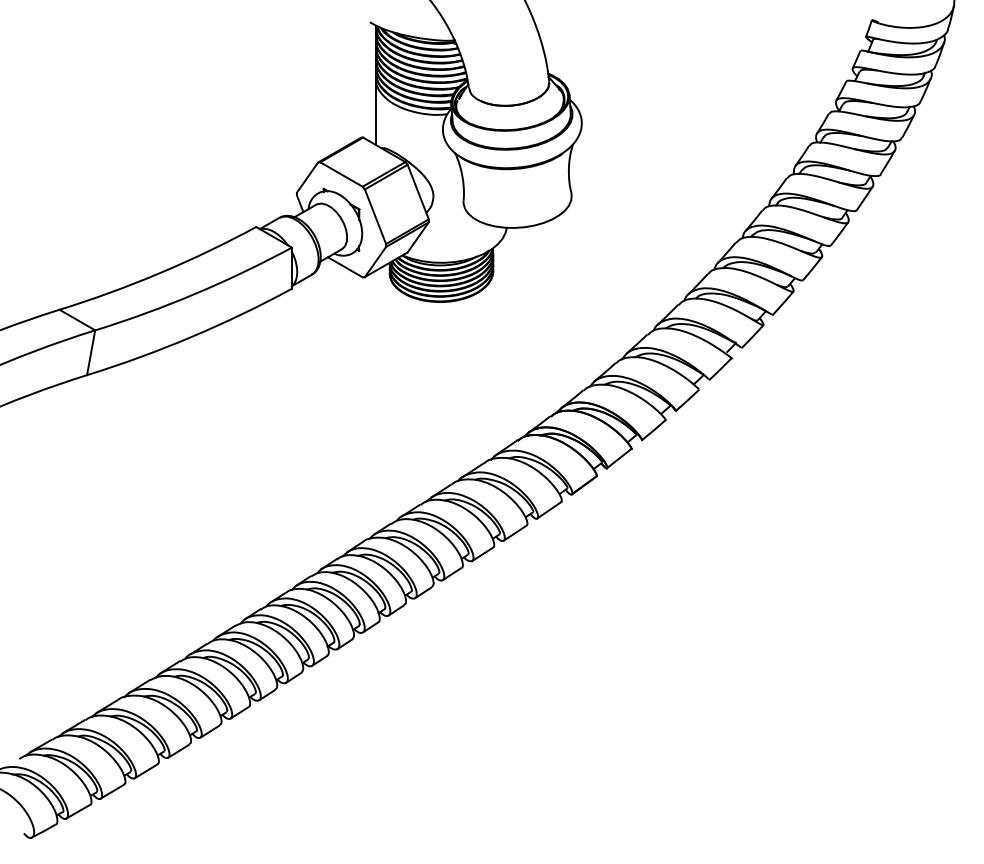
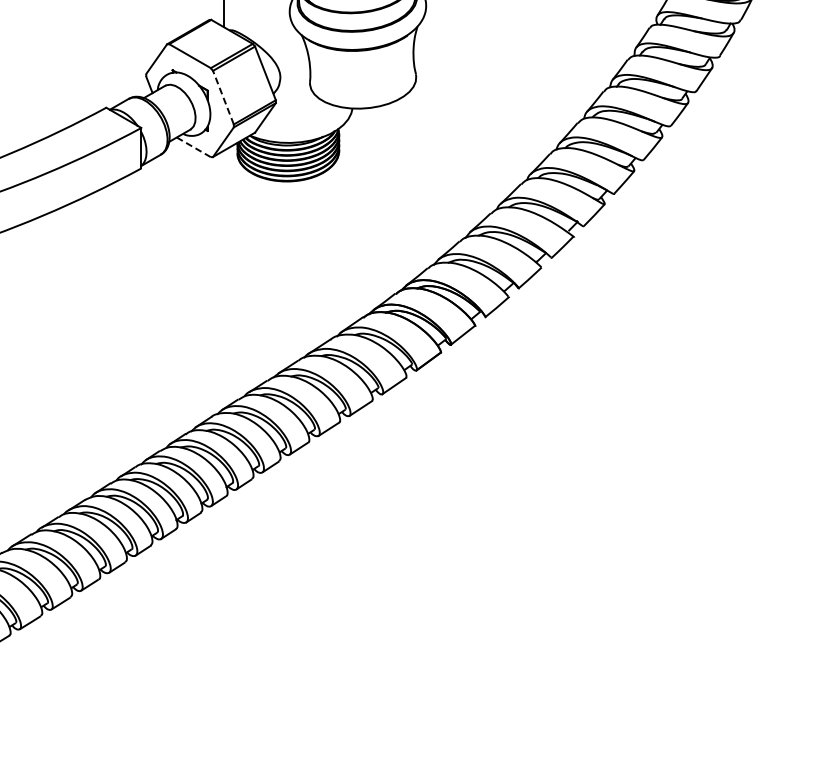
line: (375, 216) -> (223, 97), solid -> dashed
line: (345, 267) -> (193, 147), solid -> dashed

